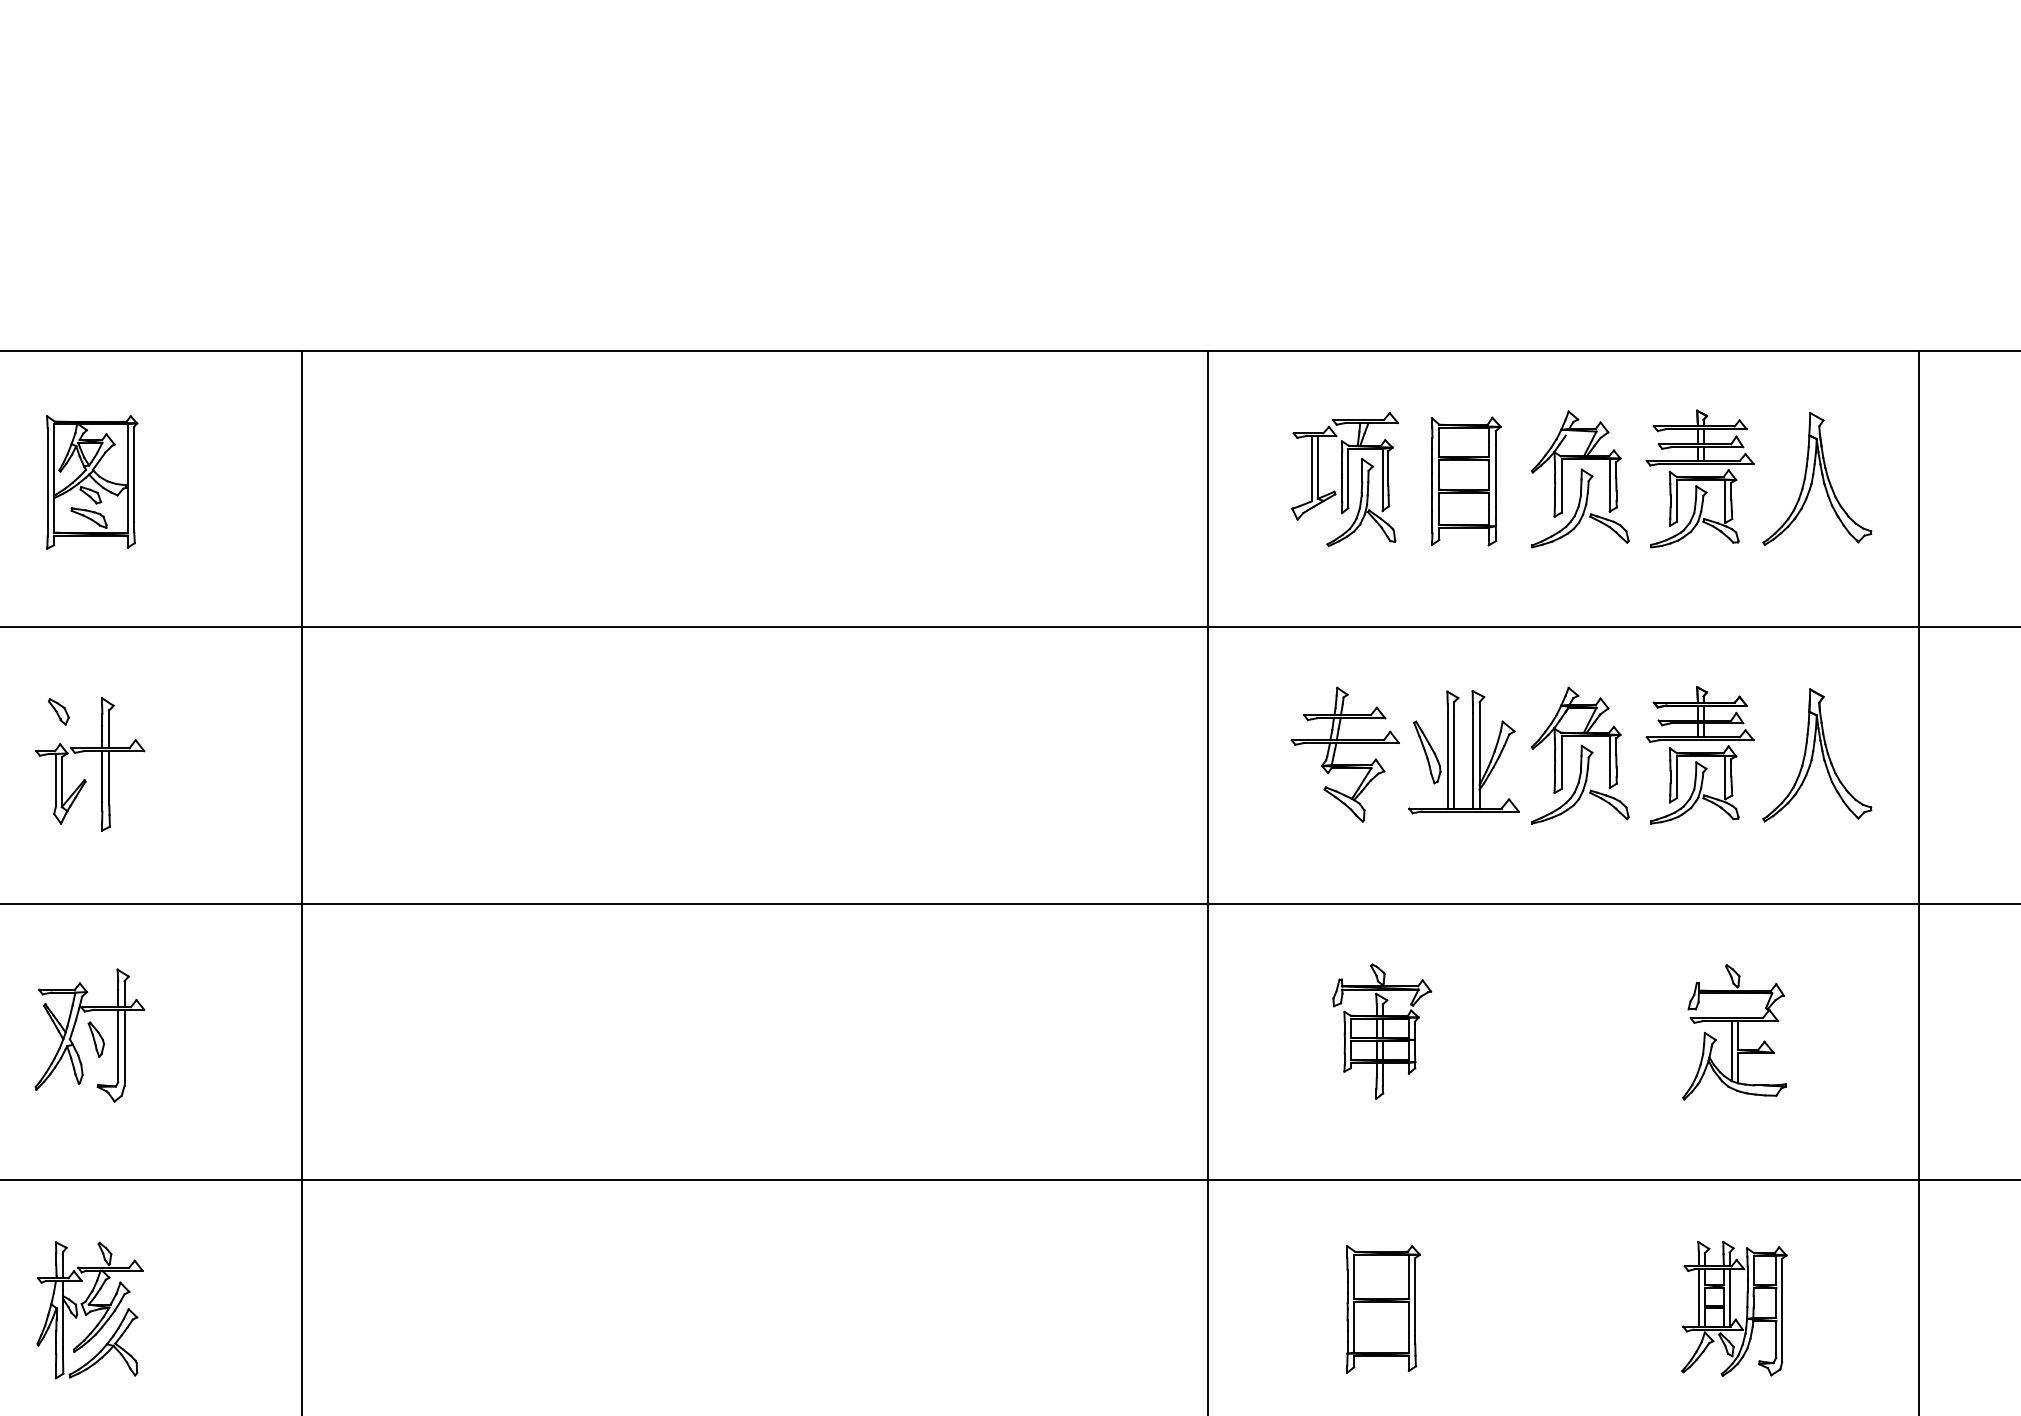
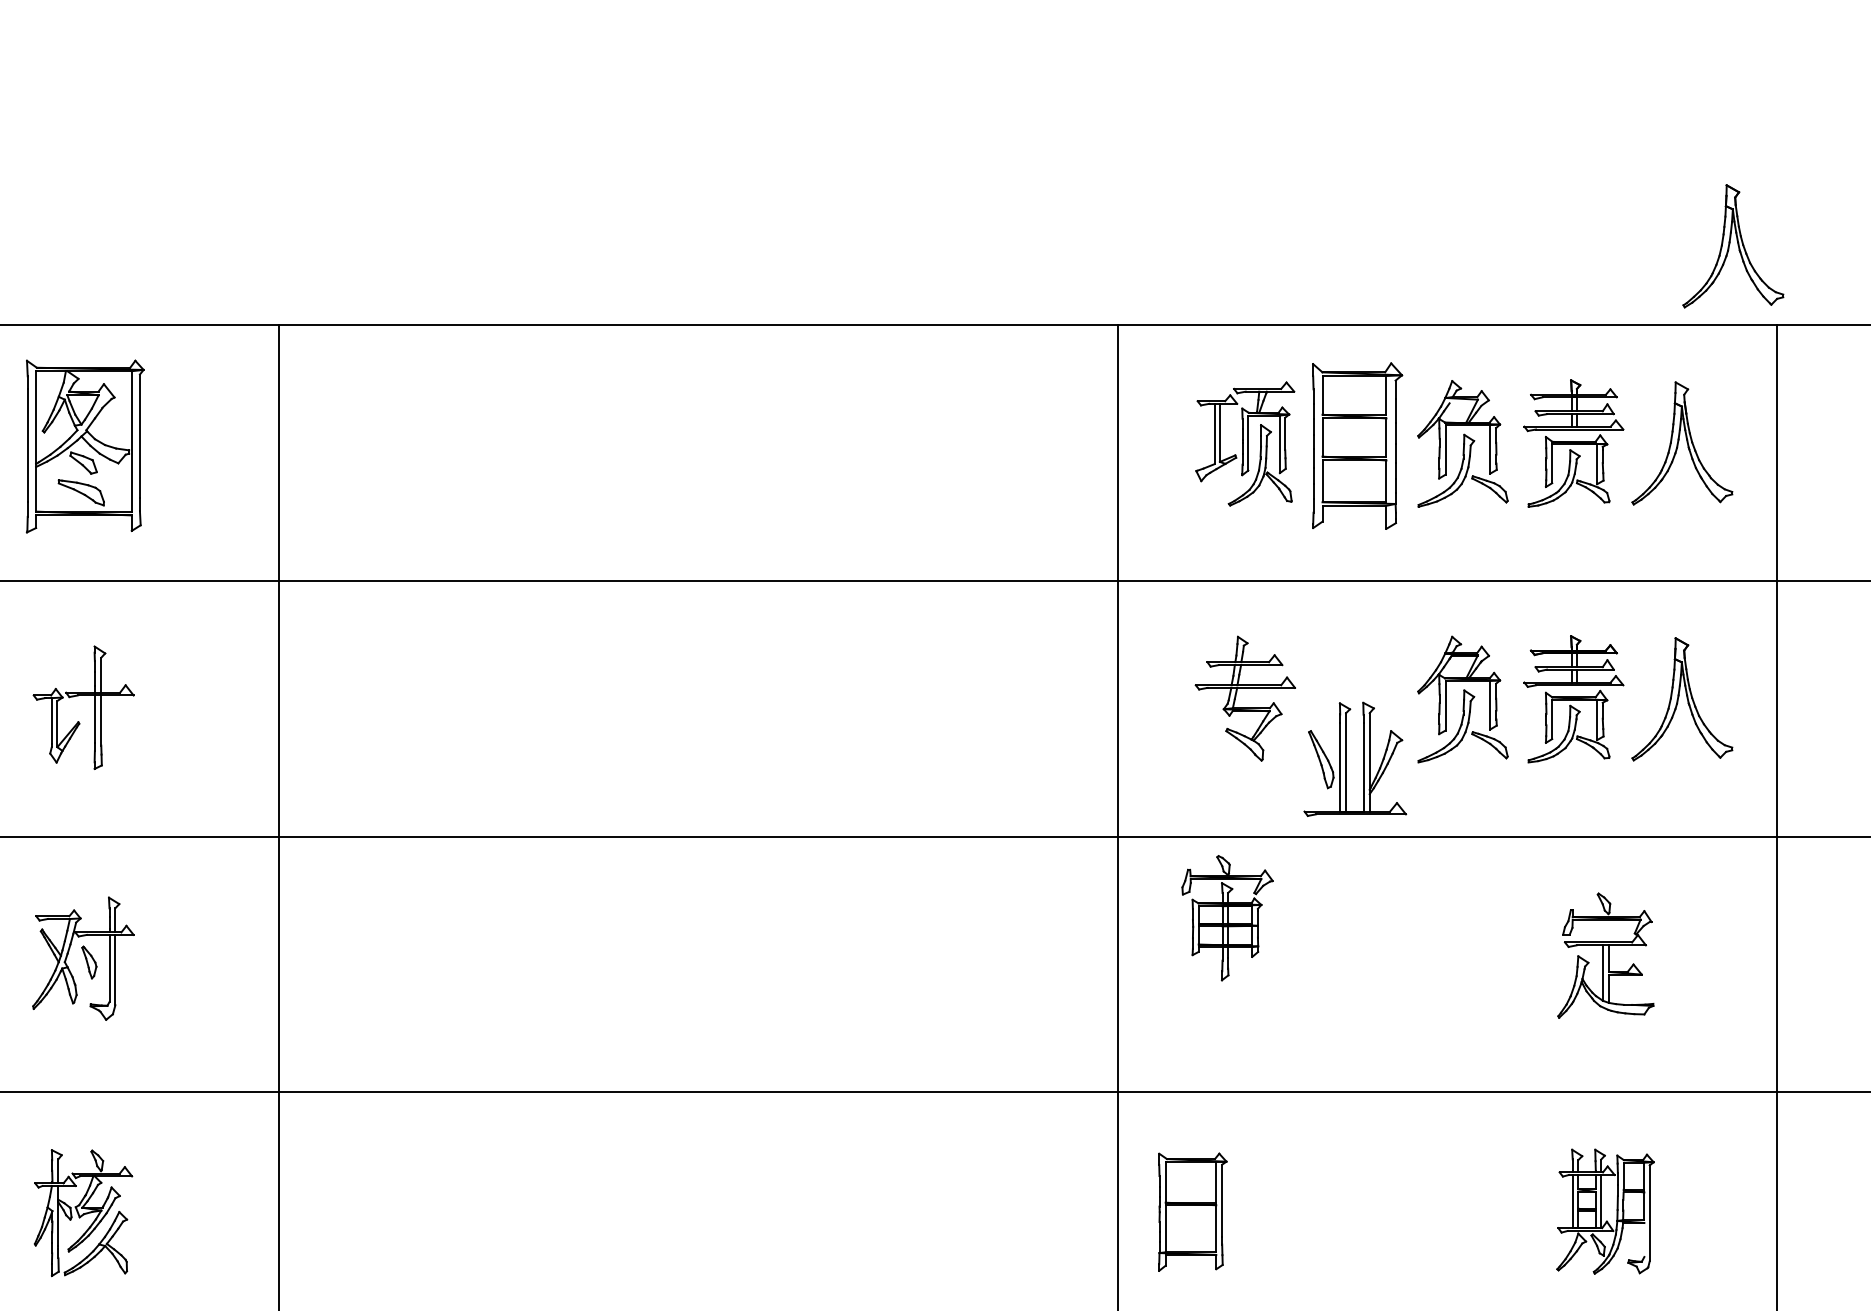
part: (1872, 266) -> (1733, 246), added
part: (1466, 481) -> (1357, 445), size x1.4
part: (92, 482) -> (85, 446), size x1.4
part: (58, 711) -> (54, 658), removed
part: (1472, 751) -> (1363, 758), moved
part: (1382, 1032) -> (1227, 918), moved
part: (1383, 1308) -> (1192, 1211), moved
line: (1776, 1338) -> (1644, 1239), removed

